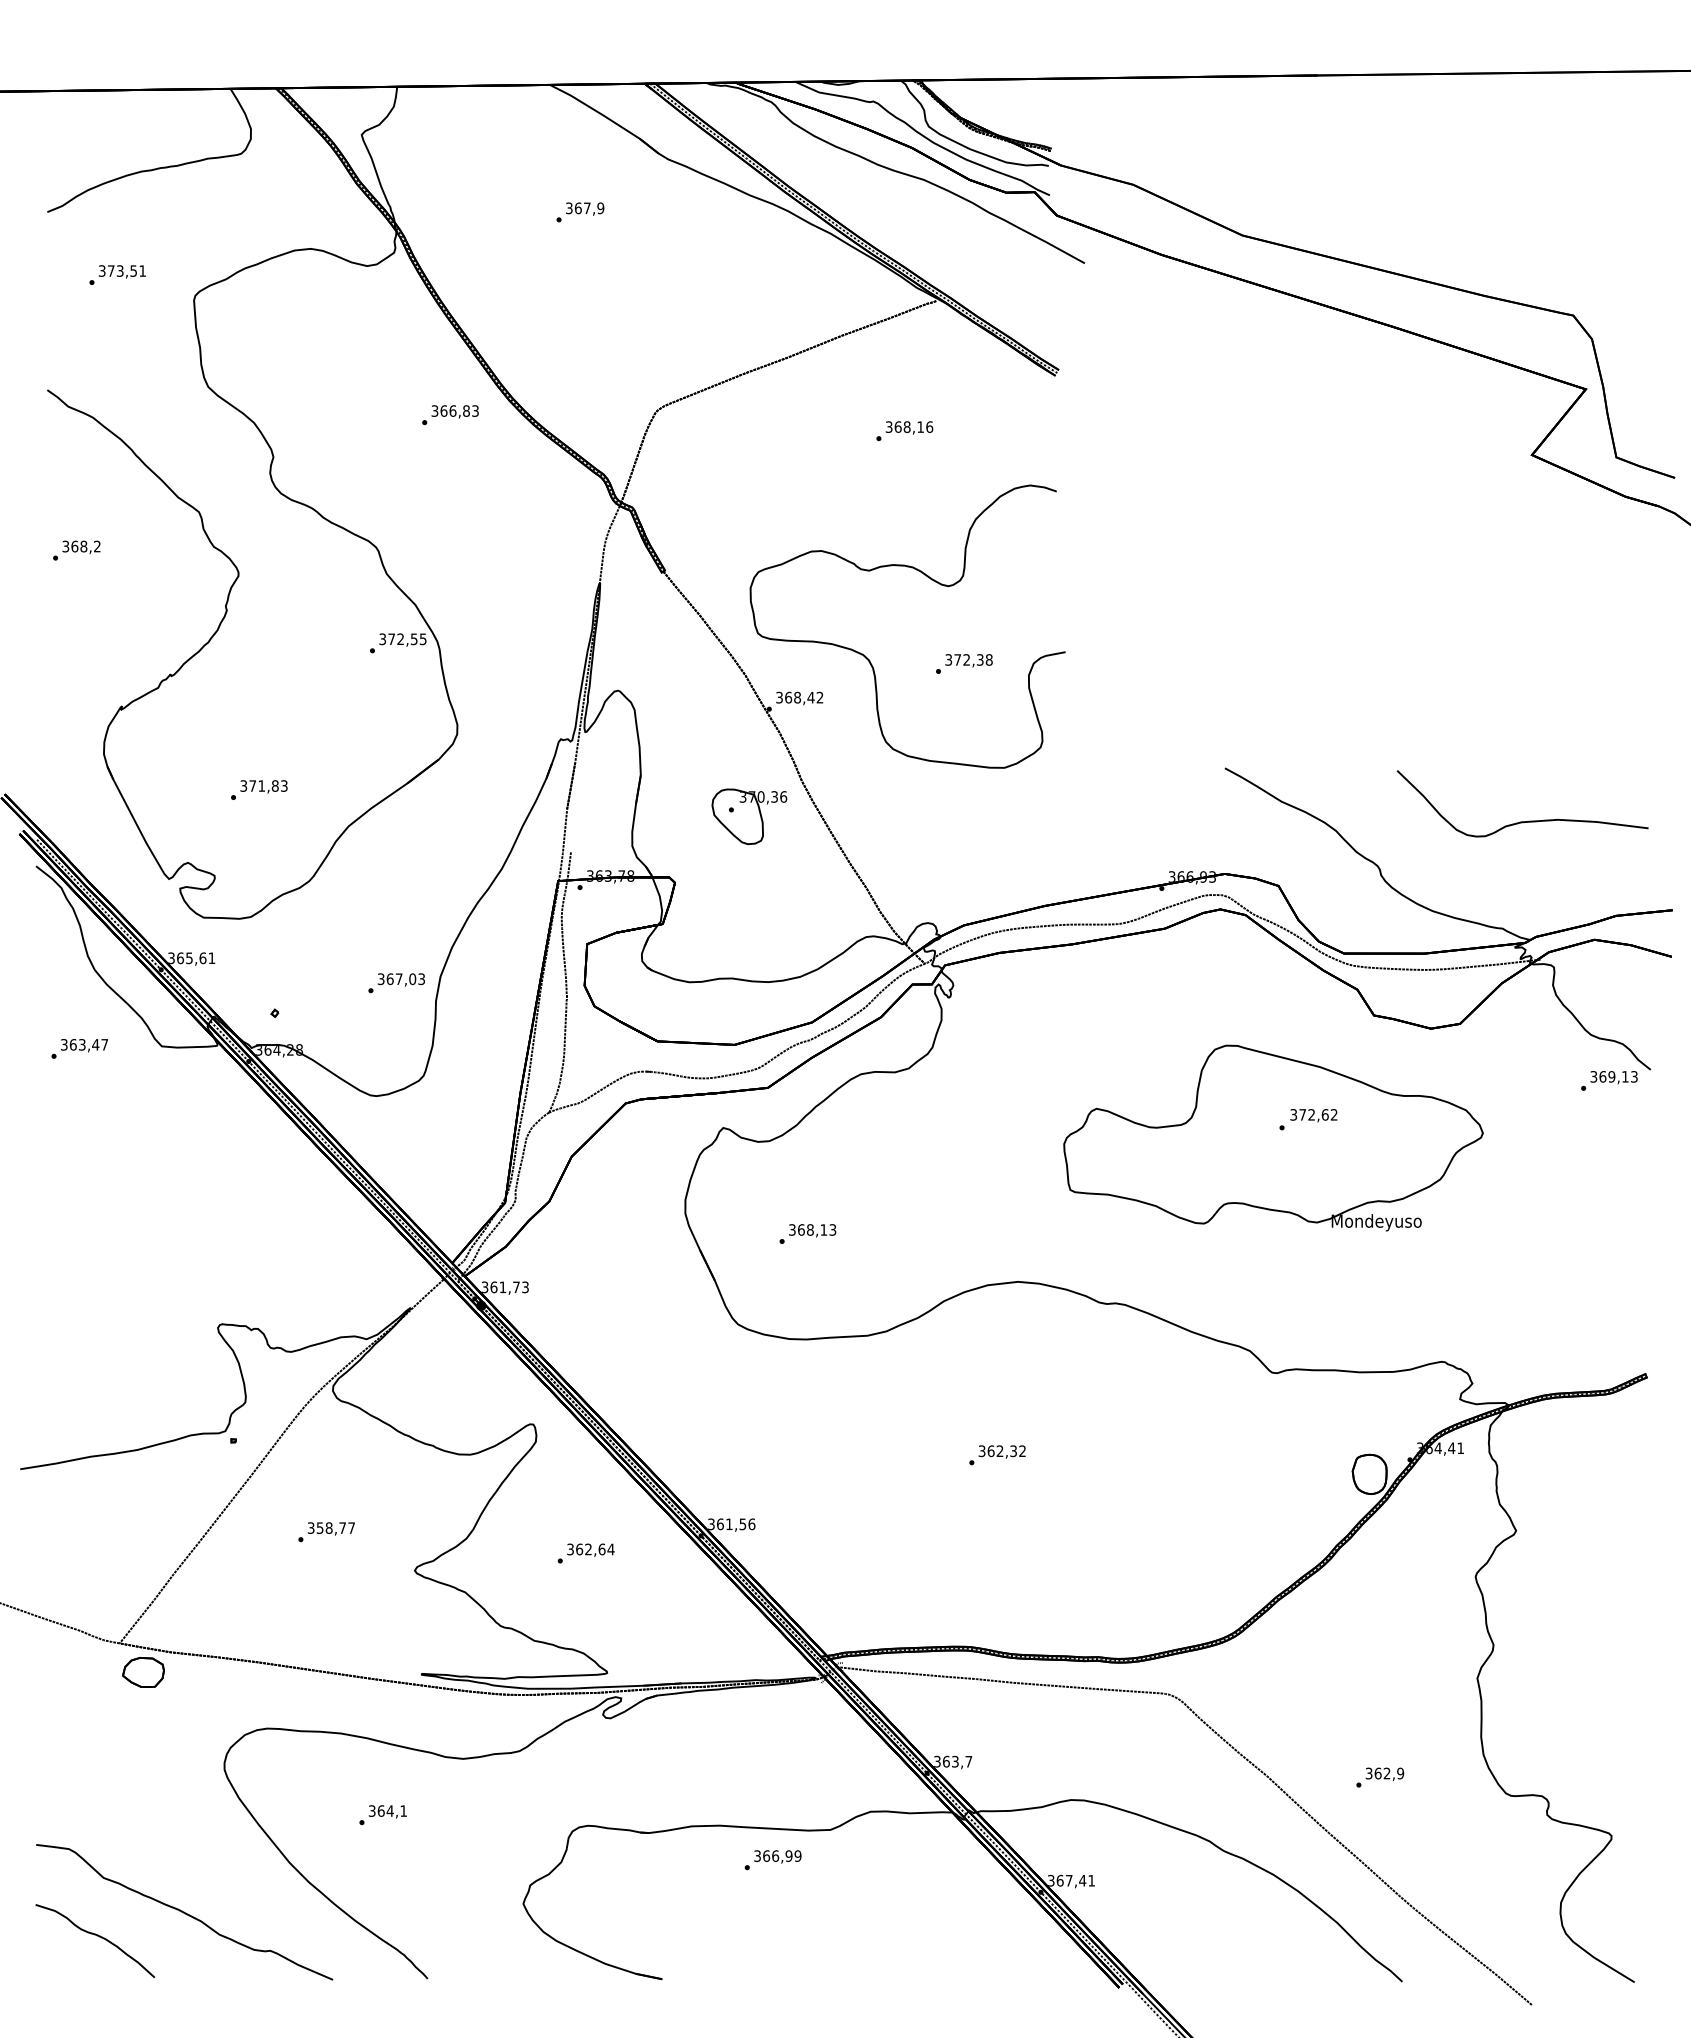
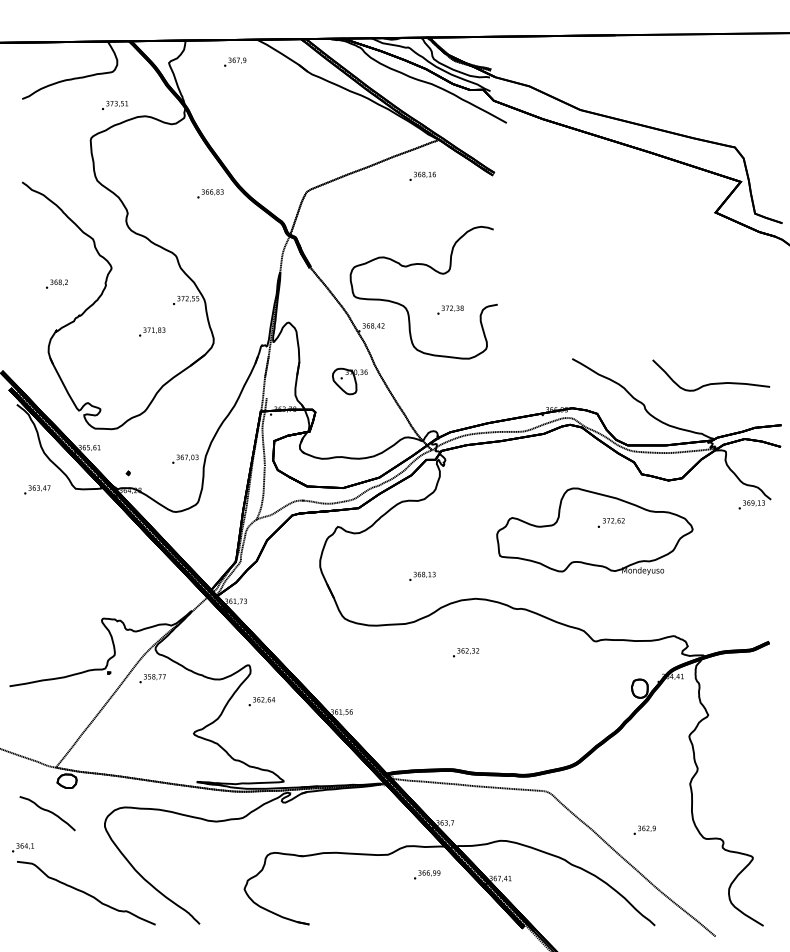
text: (581, 210) -> (235, 61), moved
text: (116, 275) -> (114, 105), moved
text: (904, 429) -> (422, 175), moved
text: (75, 549) -> (56, 283), moved
text: (259, 788) -> (152, 331), moved
text: (808, 1232) -> (422, 575), moved
text: (998, 1454) -> (466, 652), moved
text: (326, 1531) -> (152, 678), moved
text: (585, 1553) -> (261, 701), moved
text: (381, 1814) -> (22, 847), moved
text: (773, 1859) -> (427, 874), moved
curve: (95, 1936) -> (47, 811), moved

